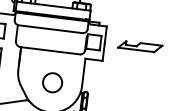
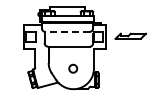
line: (50, 28) -> (67, 31), solid -> dashed
circle: (51, 82) -> (72, 68), size x0.6

